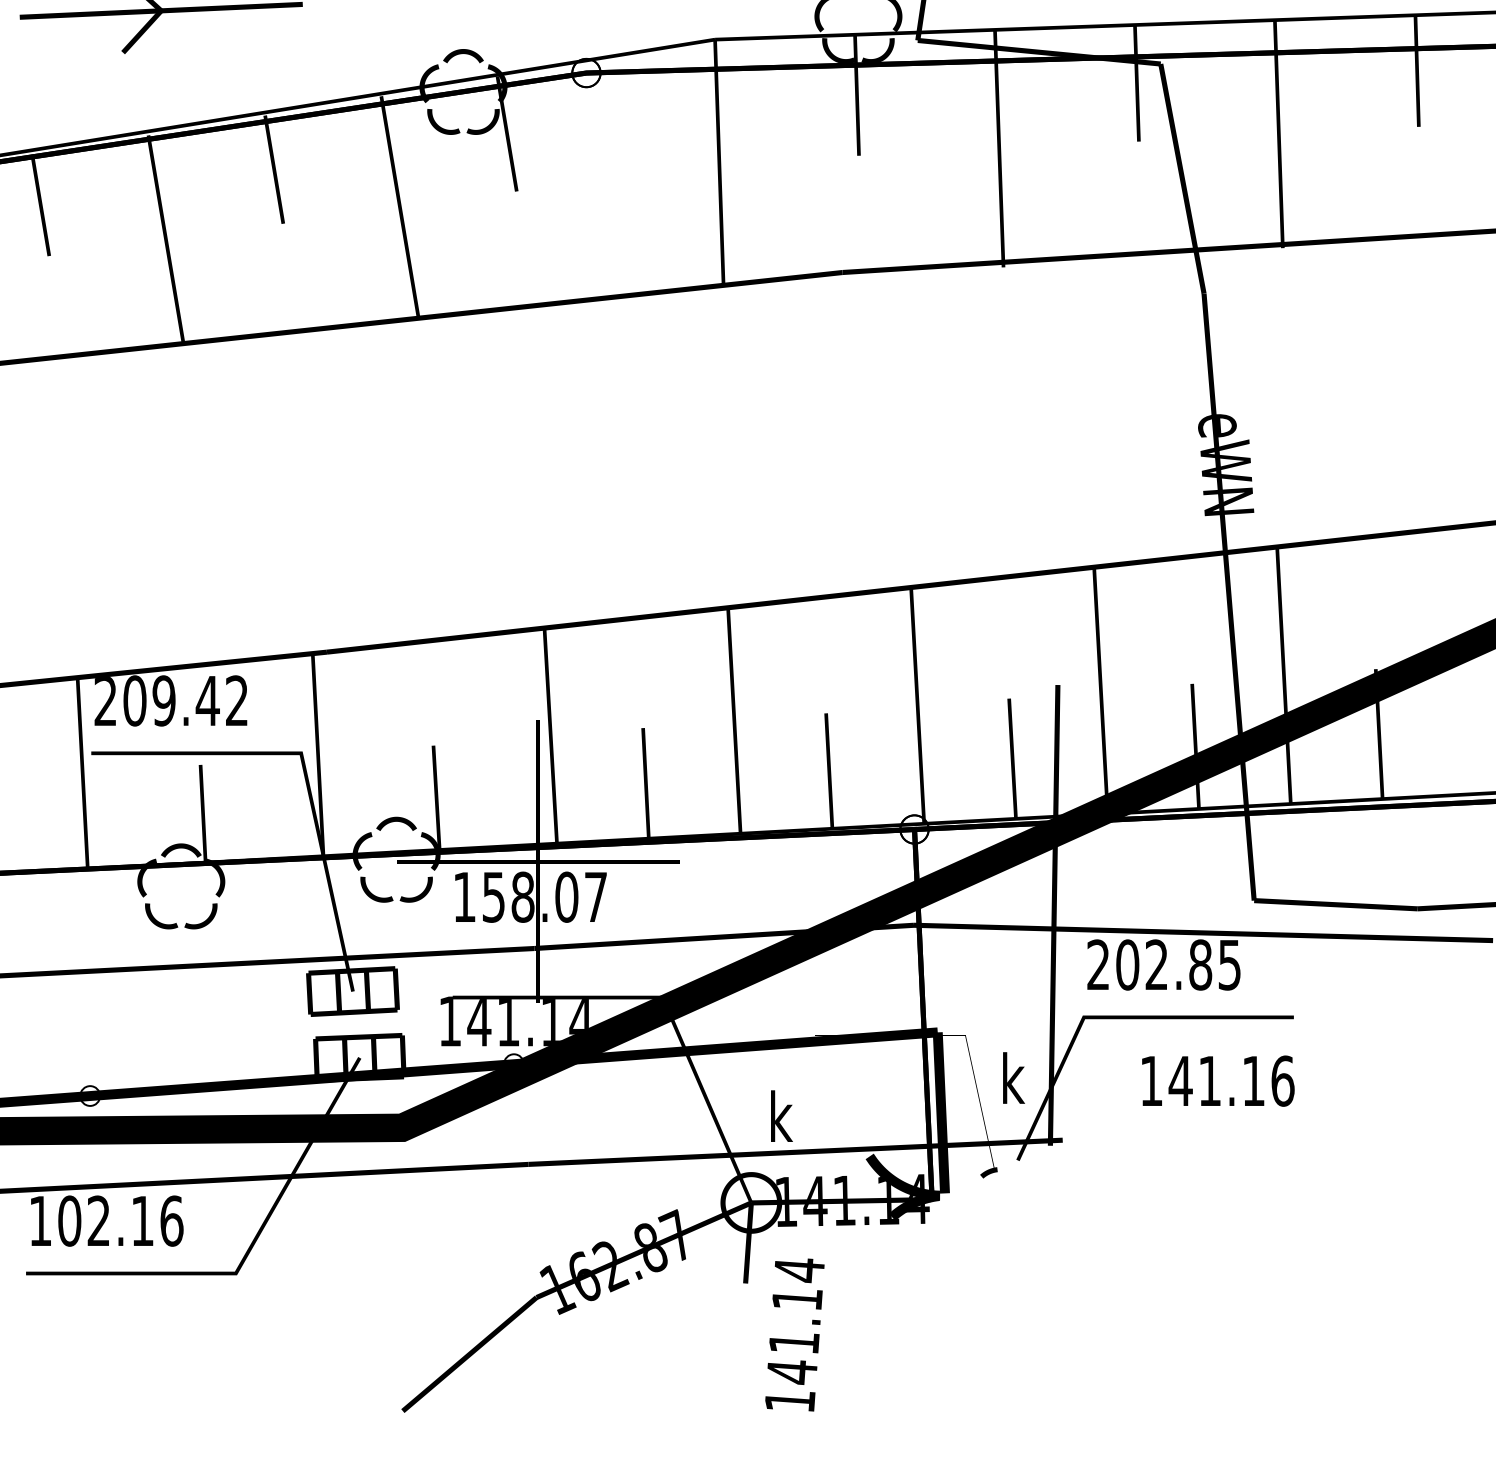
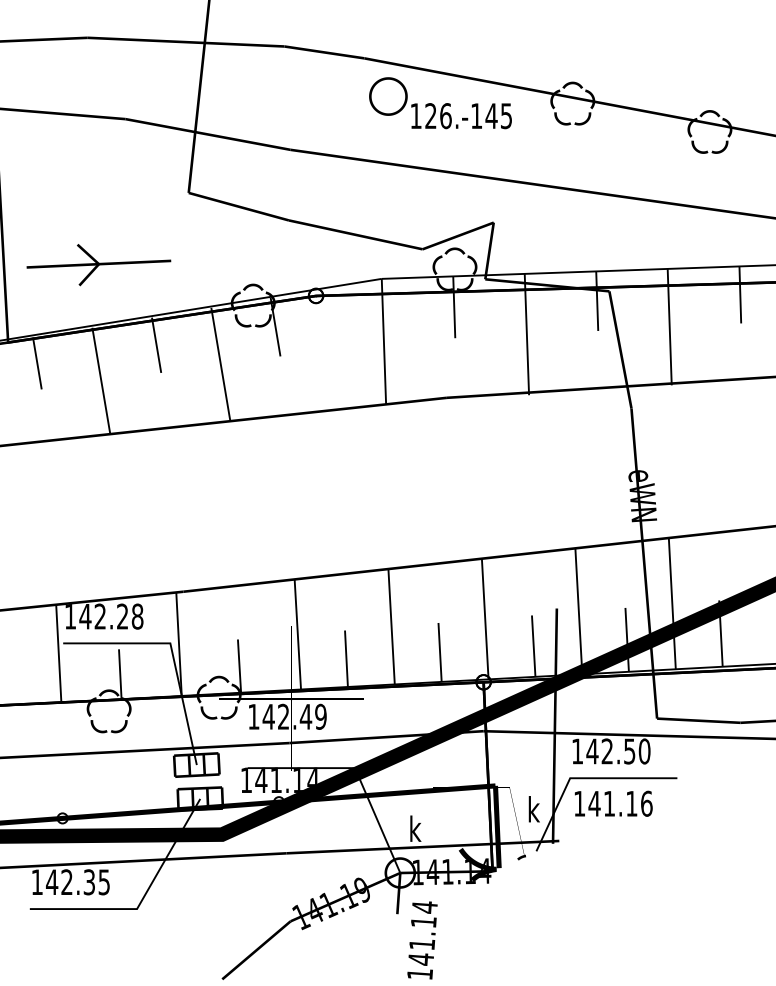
text: (170, 700) -> (103, 616), 209.42 -> 142.28
text: (544, 896) -> (294, 716), 158.07 -> 142.49
text: (1164, 965) -> (611, 751), 202.85 -> 142.50
text: (1217, 1080) -> (613, 803), moved
text: (121, 1221) -> (78, 882), 102.16 -> 142.35
text: (630, 1254) -> (338, 899), 162.87 -> 141.19

